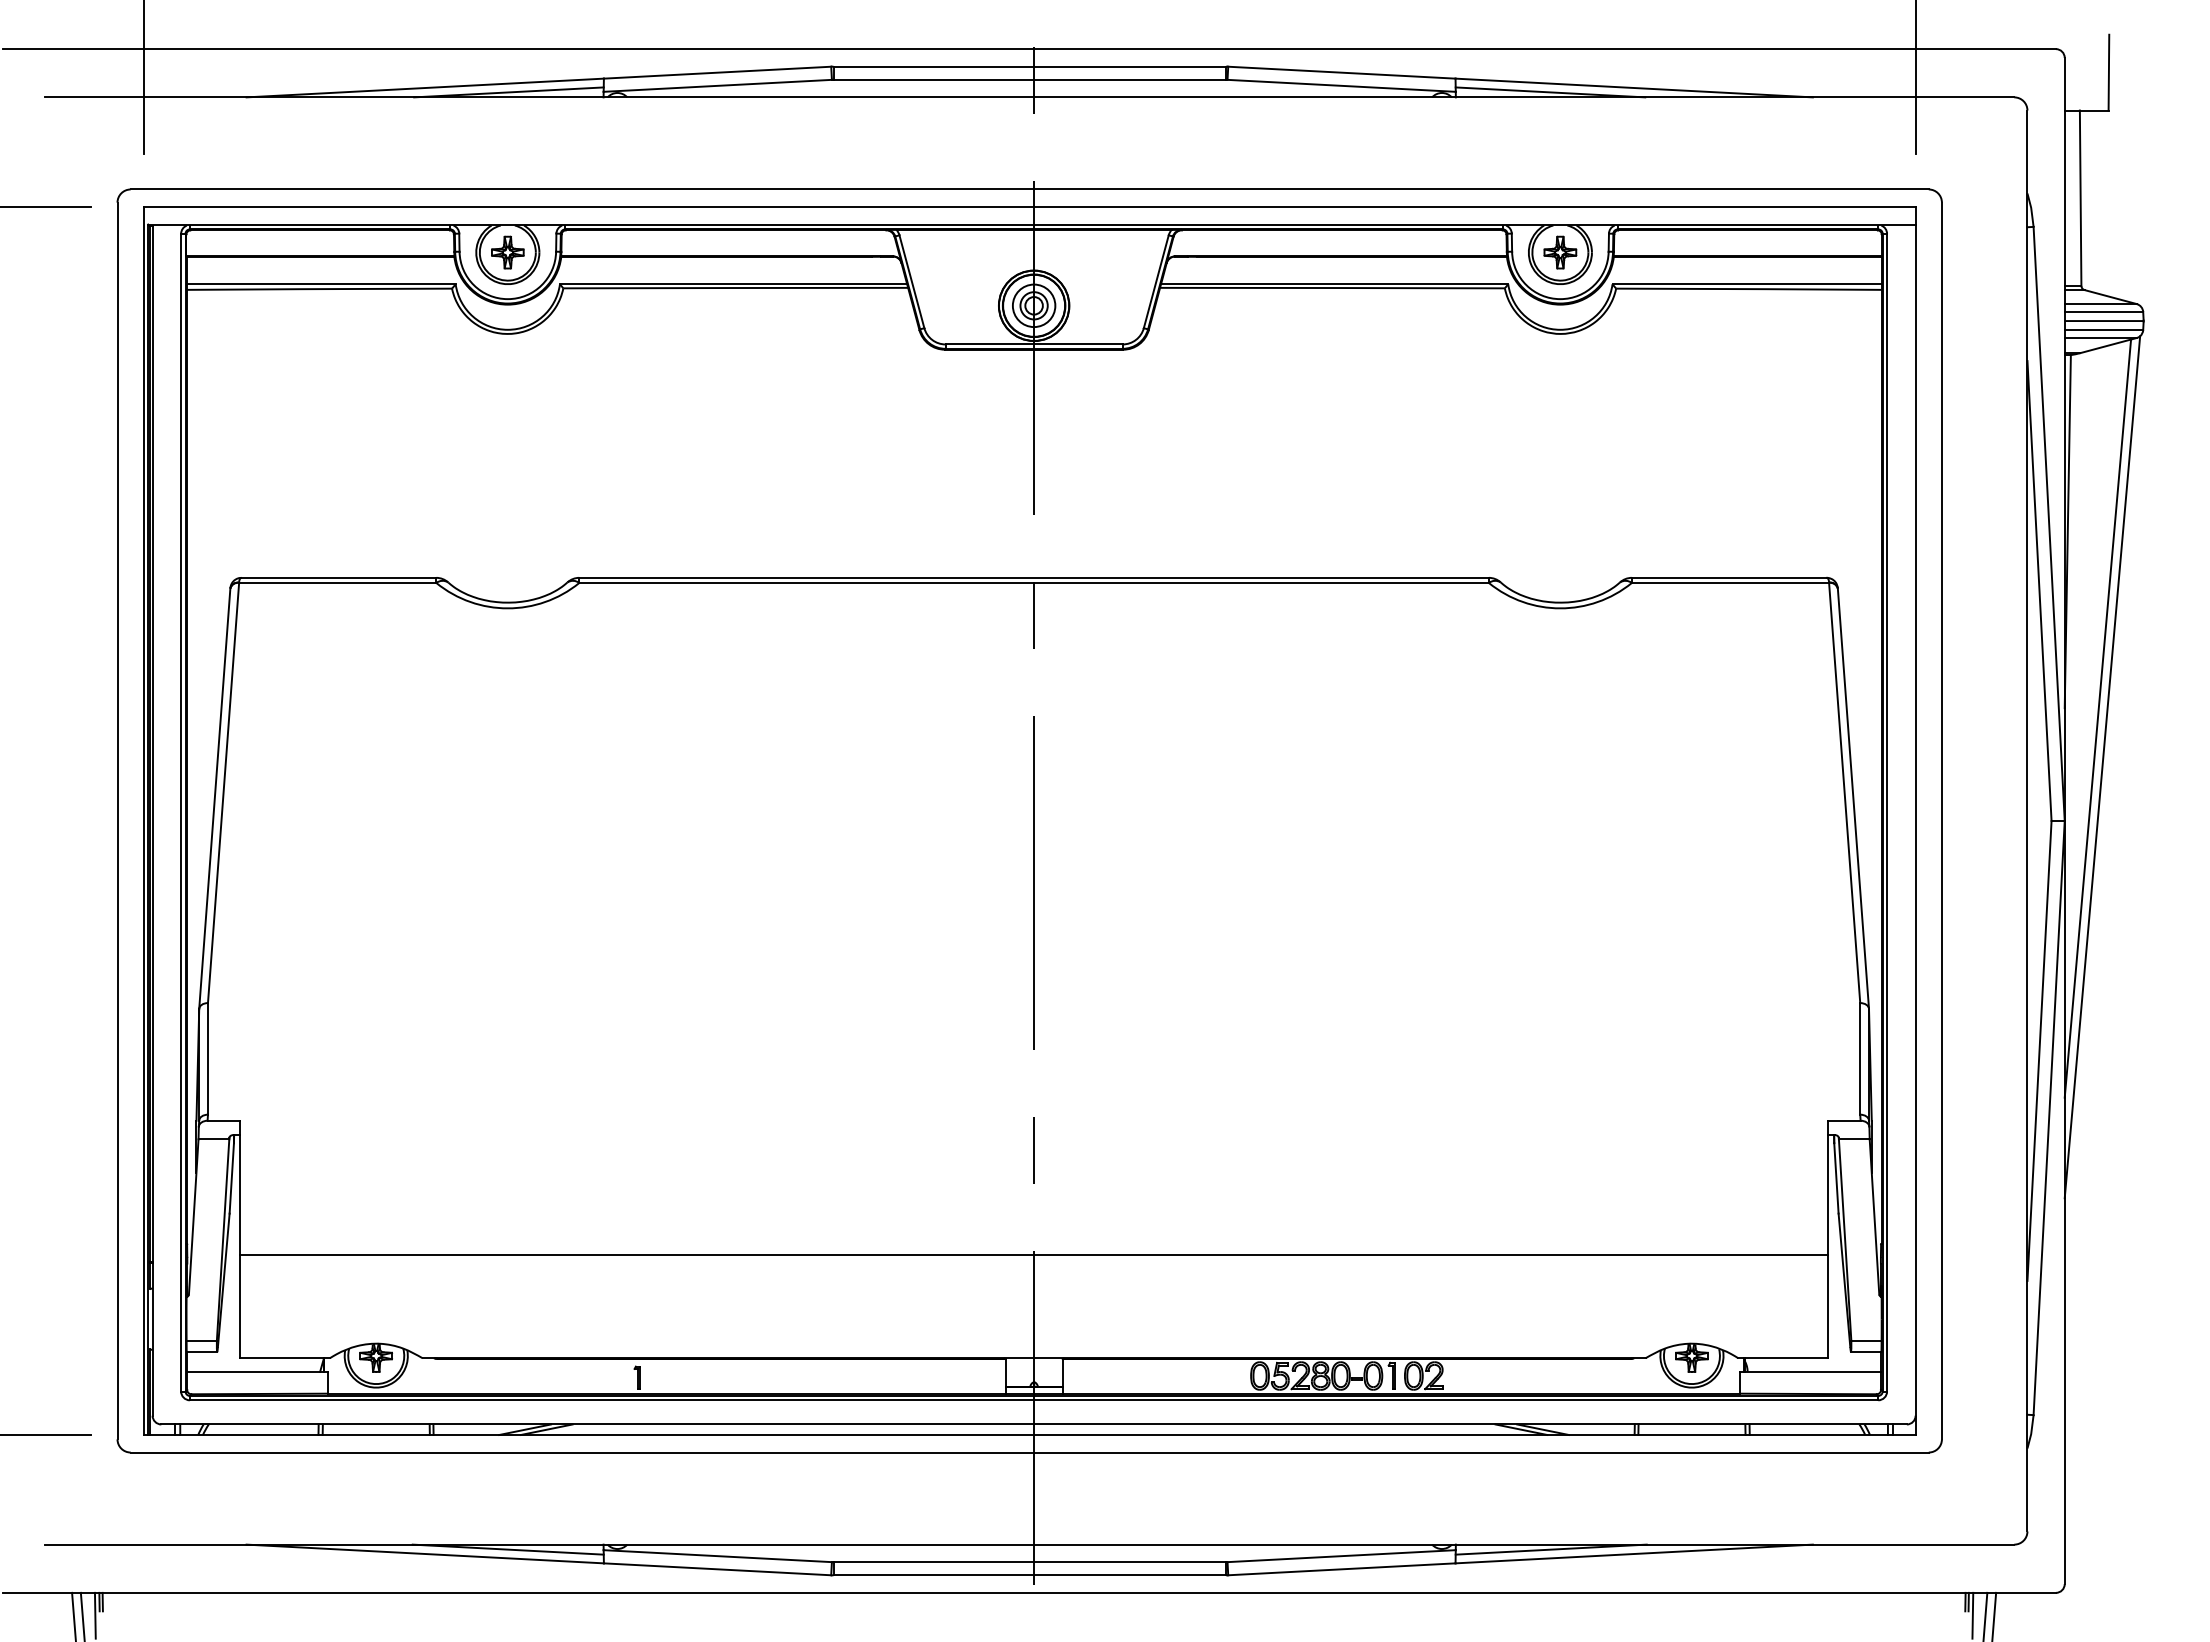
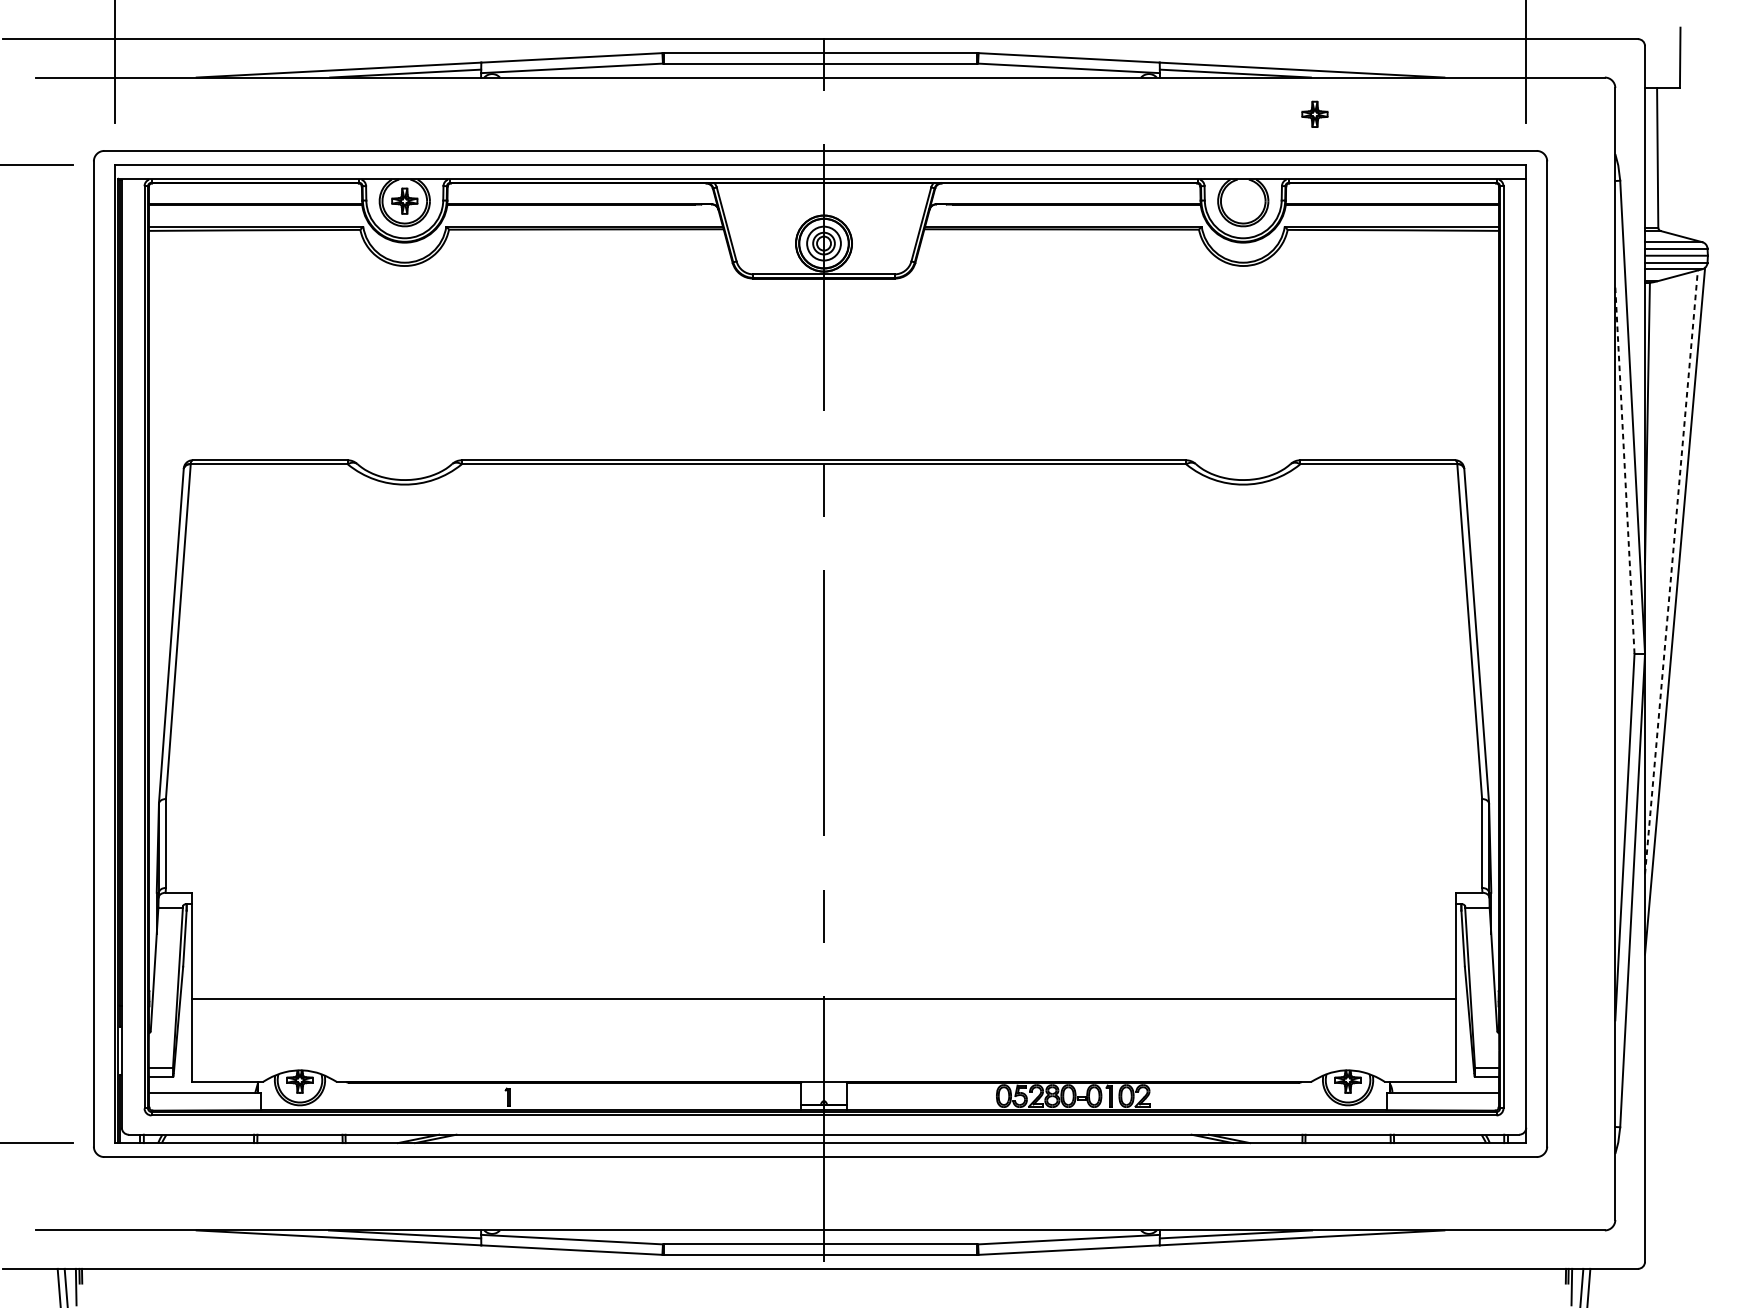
part: (1560, 252) -> (1315, 114), moved
line: (2039, 590) -> (1624, 470), solid -> dashed
line: (2097, 718) -> (1671, 572), solid -> dashed

